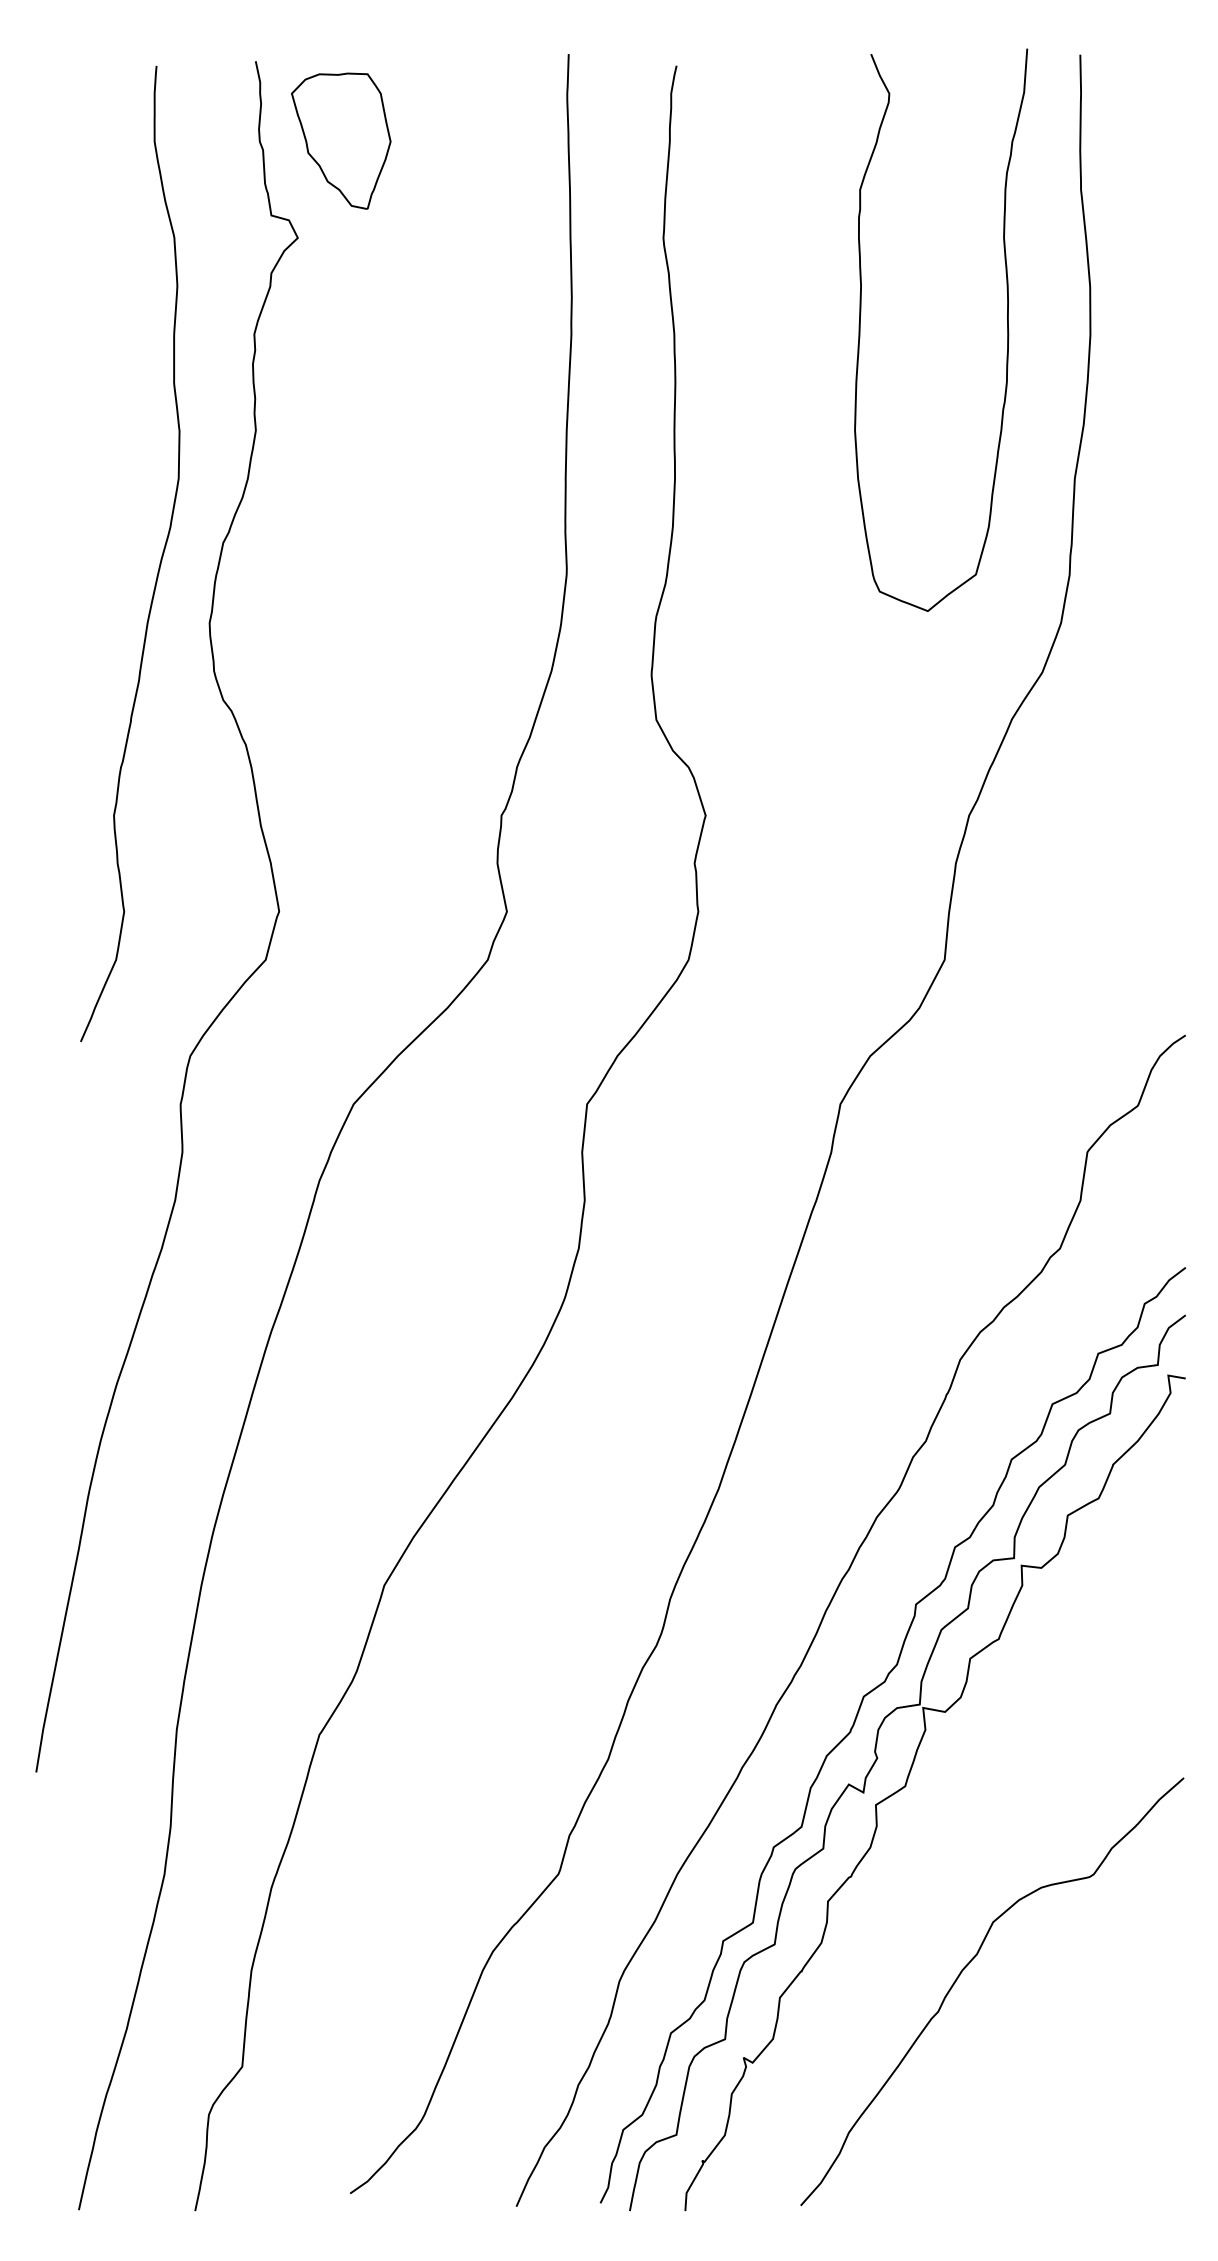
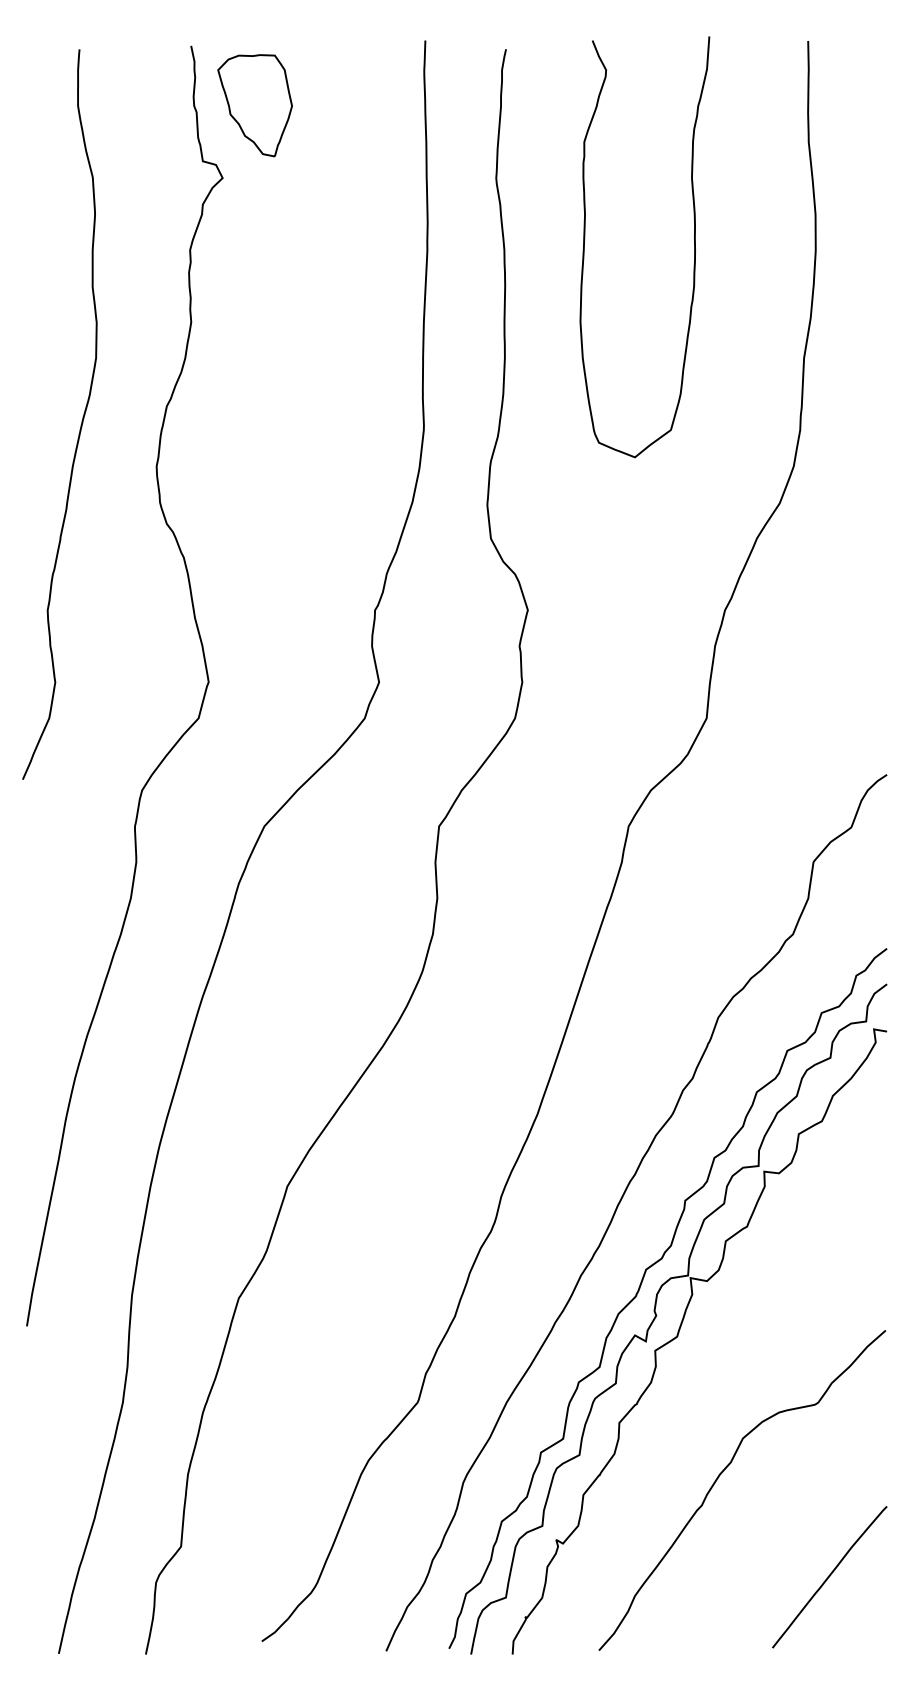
curve: (1007, 329) -> (694, 246), moved
curve: (159, 562) -> (81, 420), moved
curve: (1109, 2106) -> (830, 1576), added

